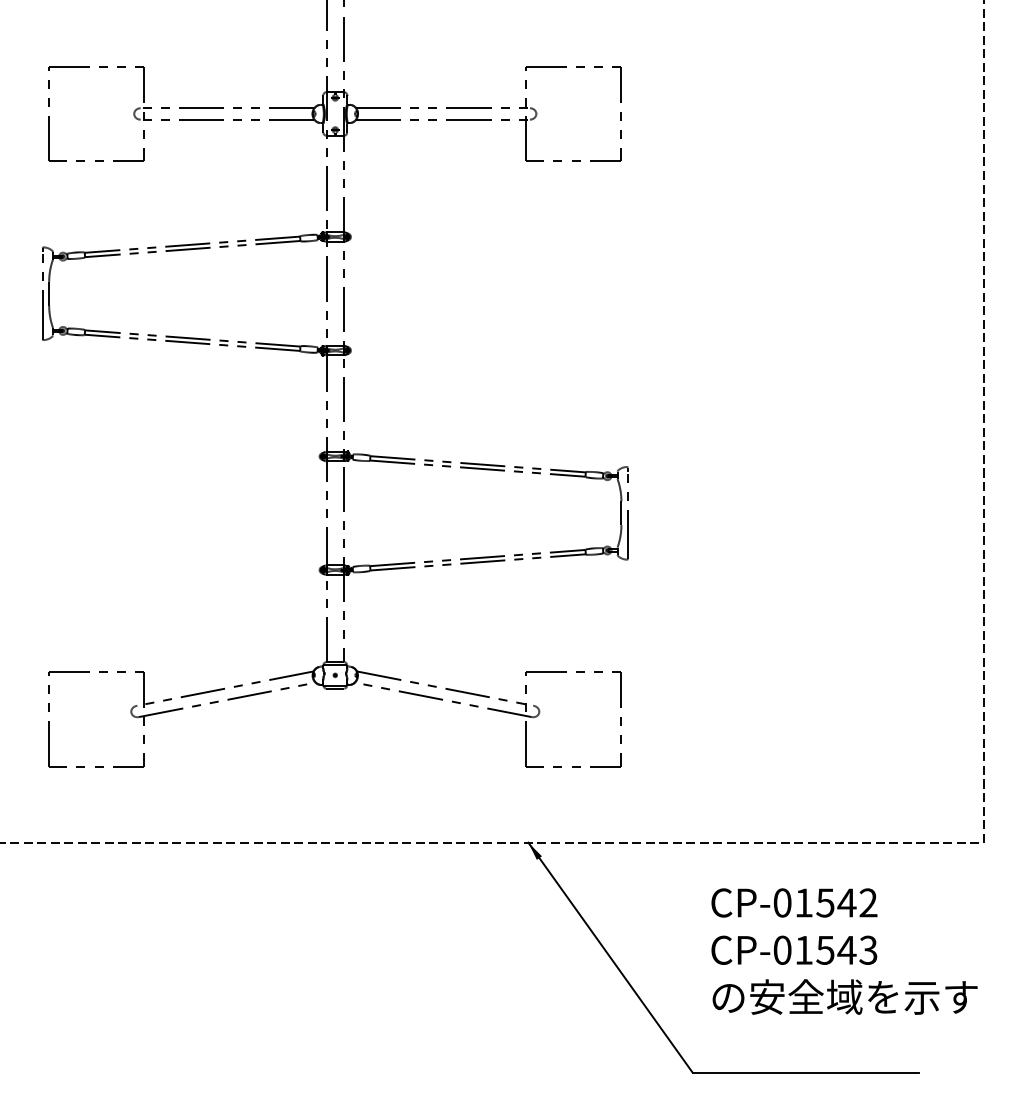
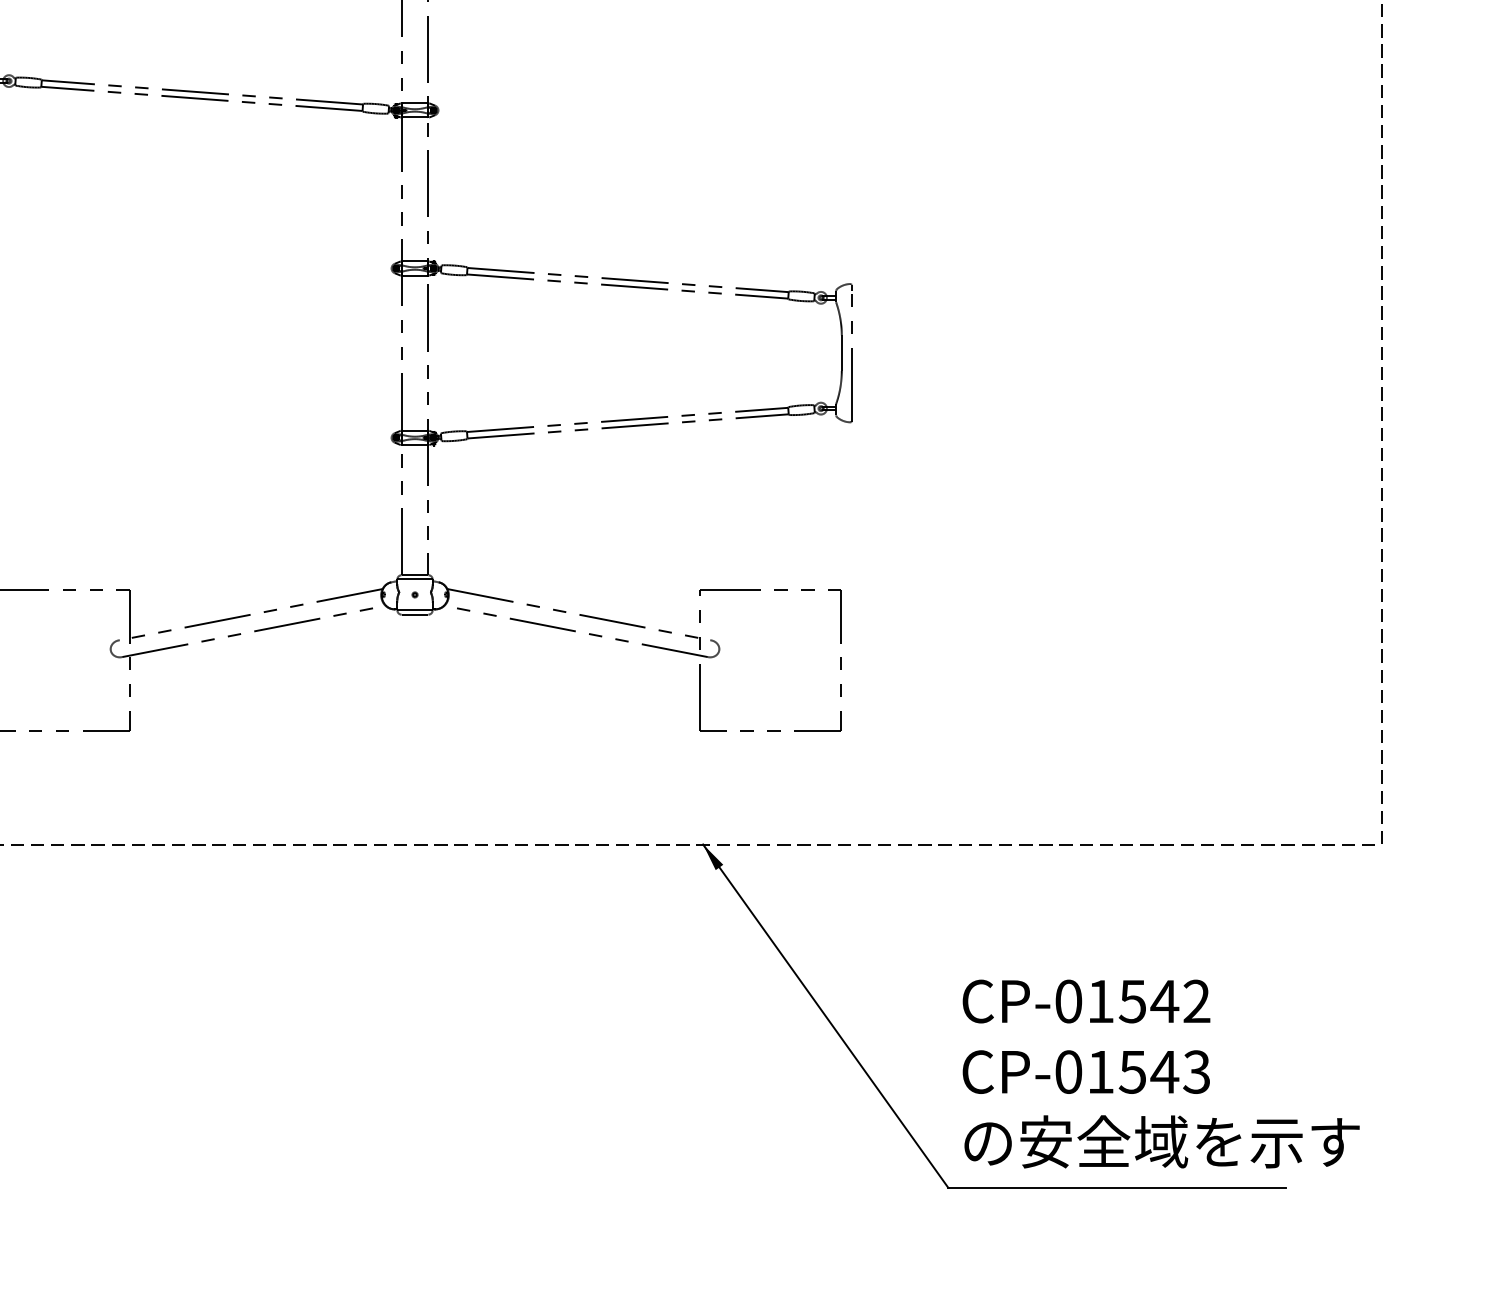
text: (844, 951) -> (1161, 1073), moved

